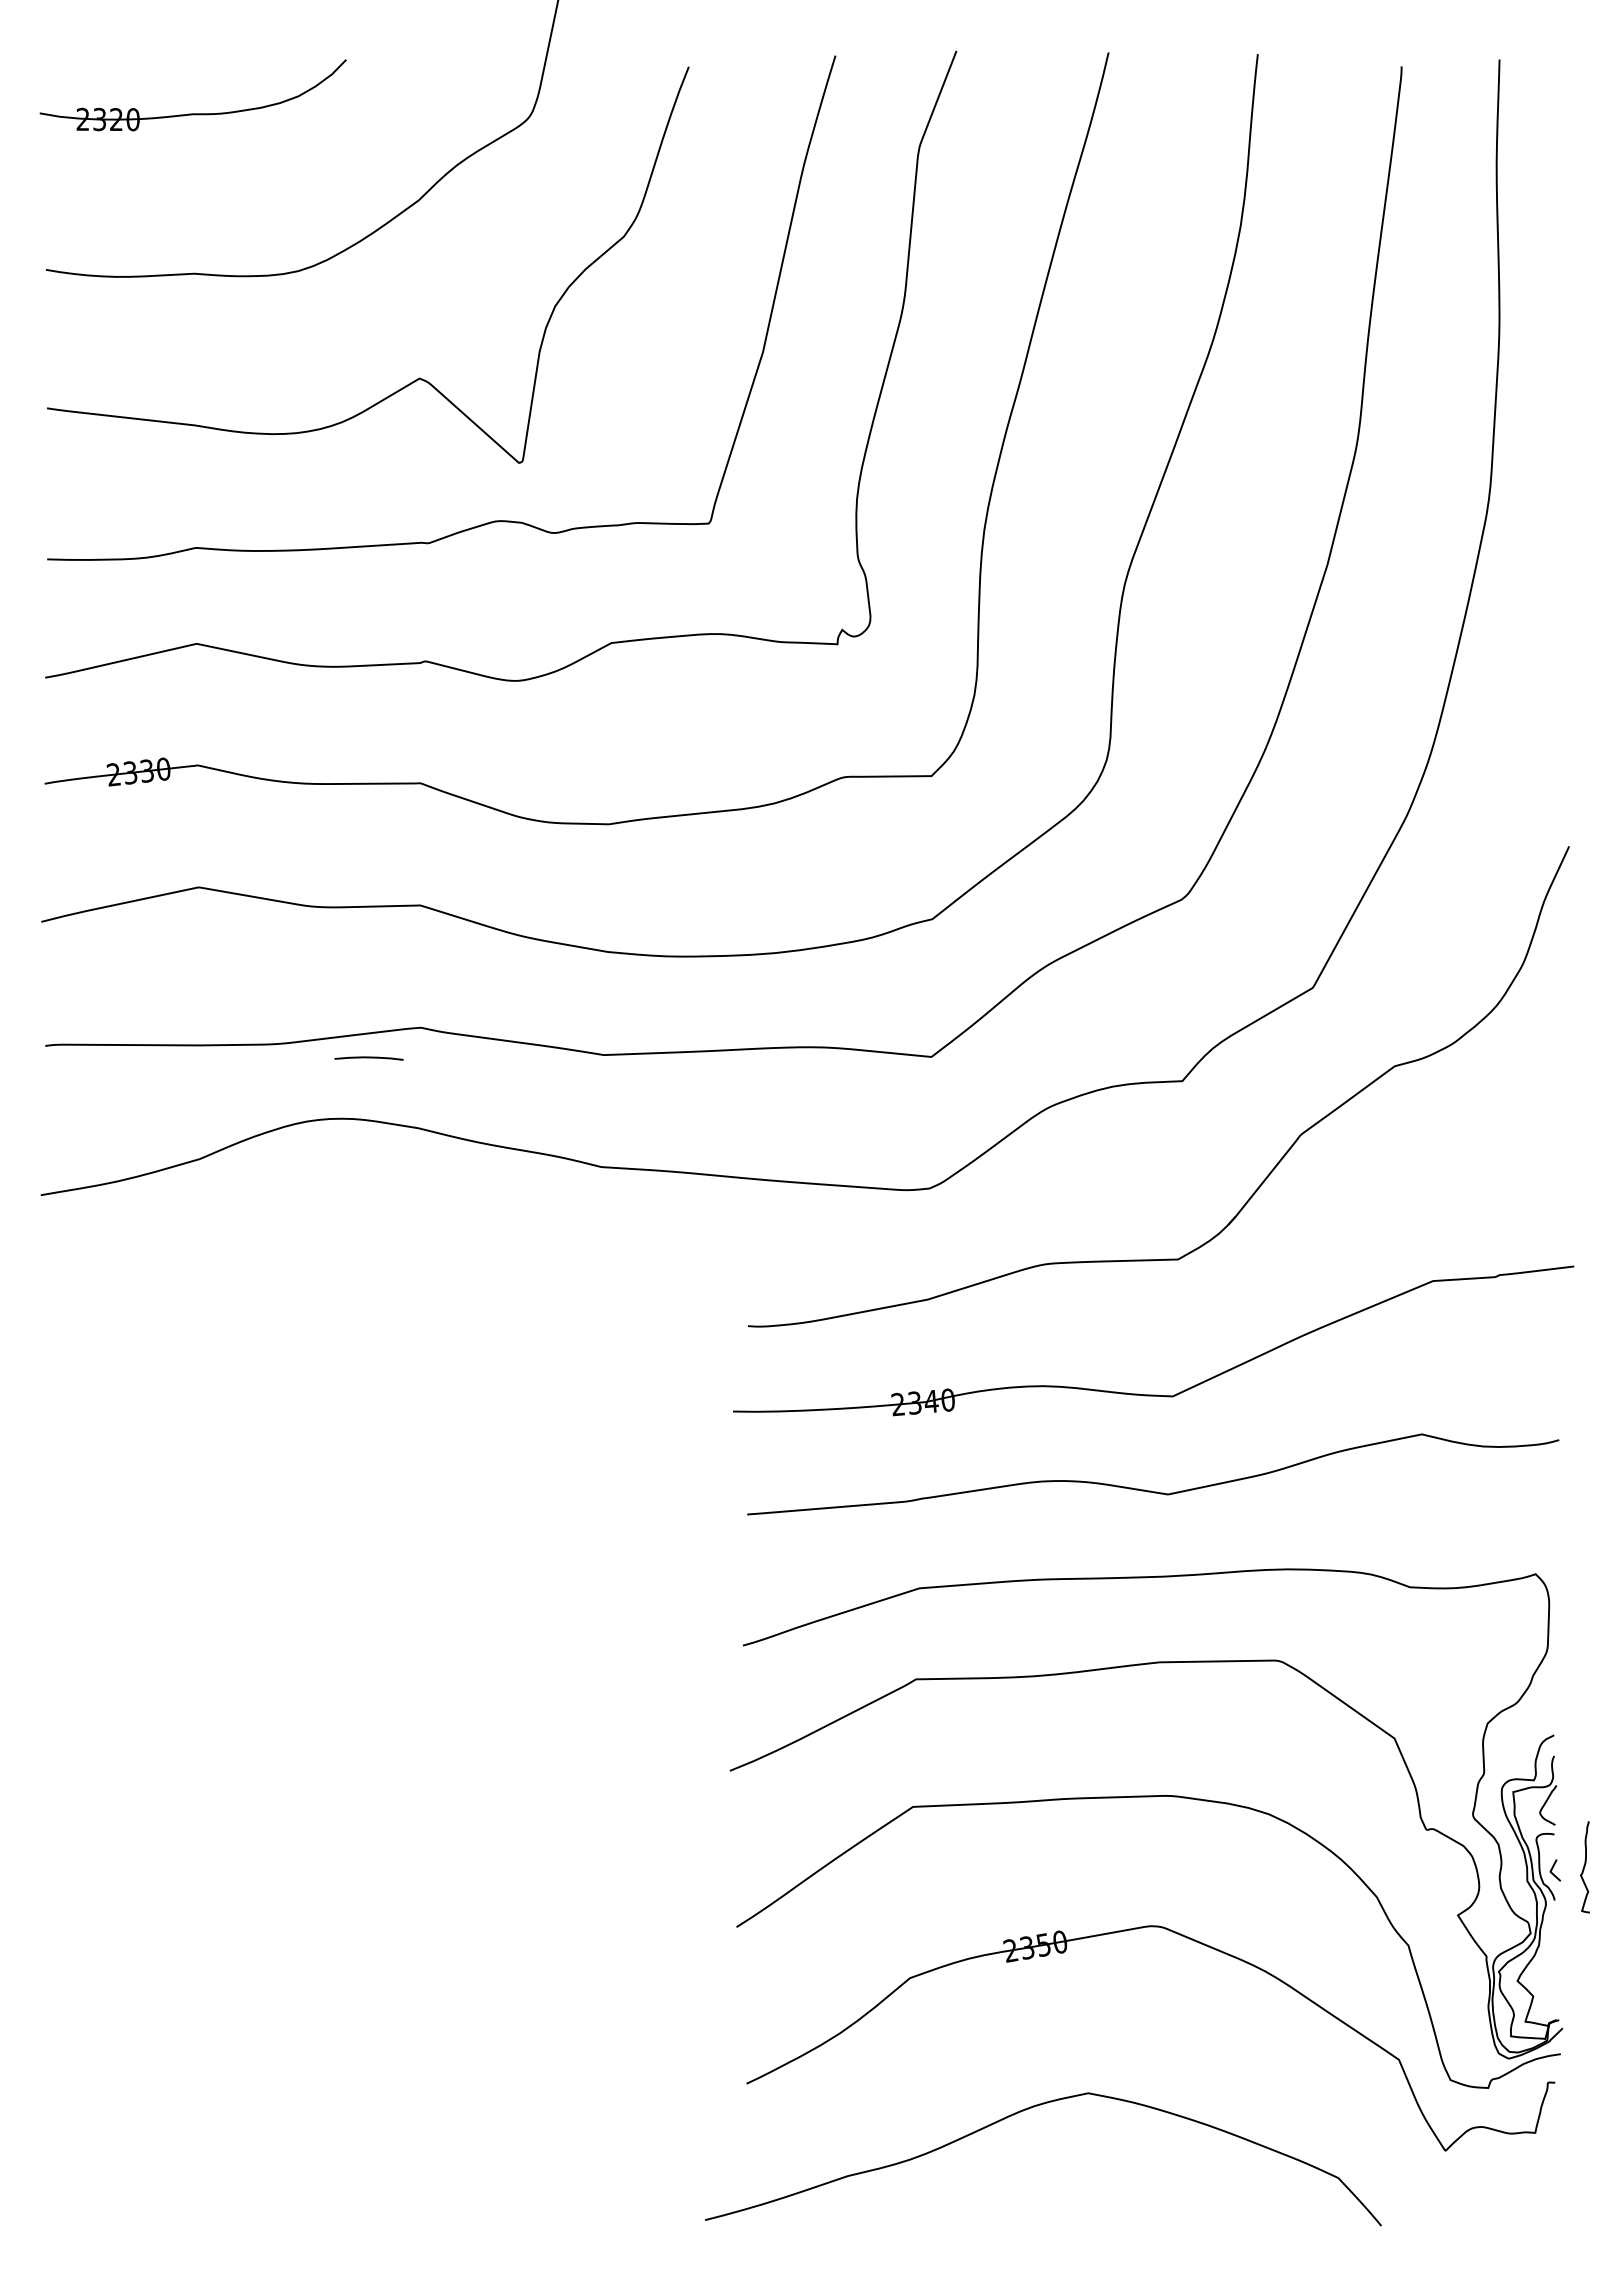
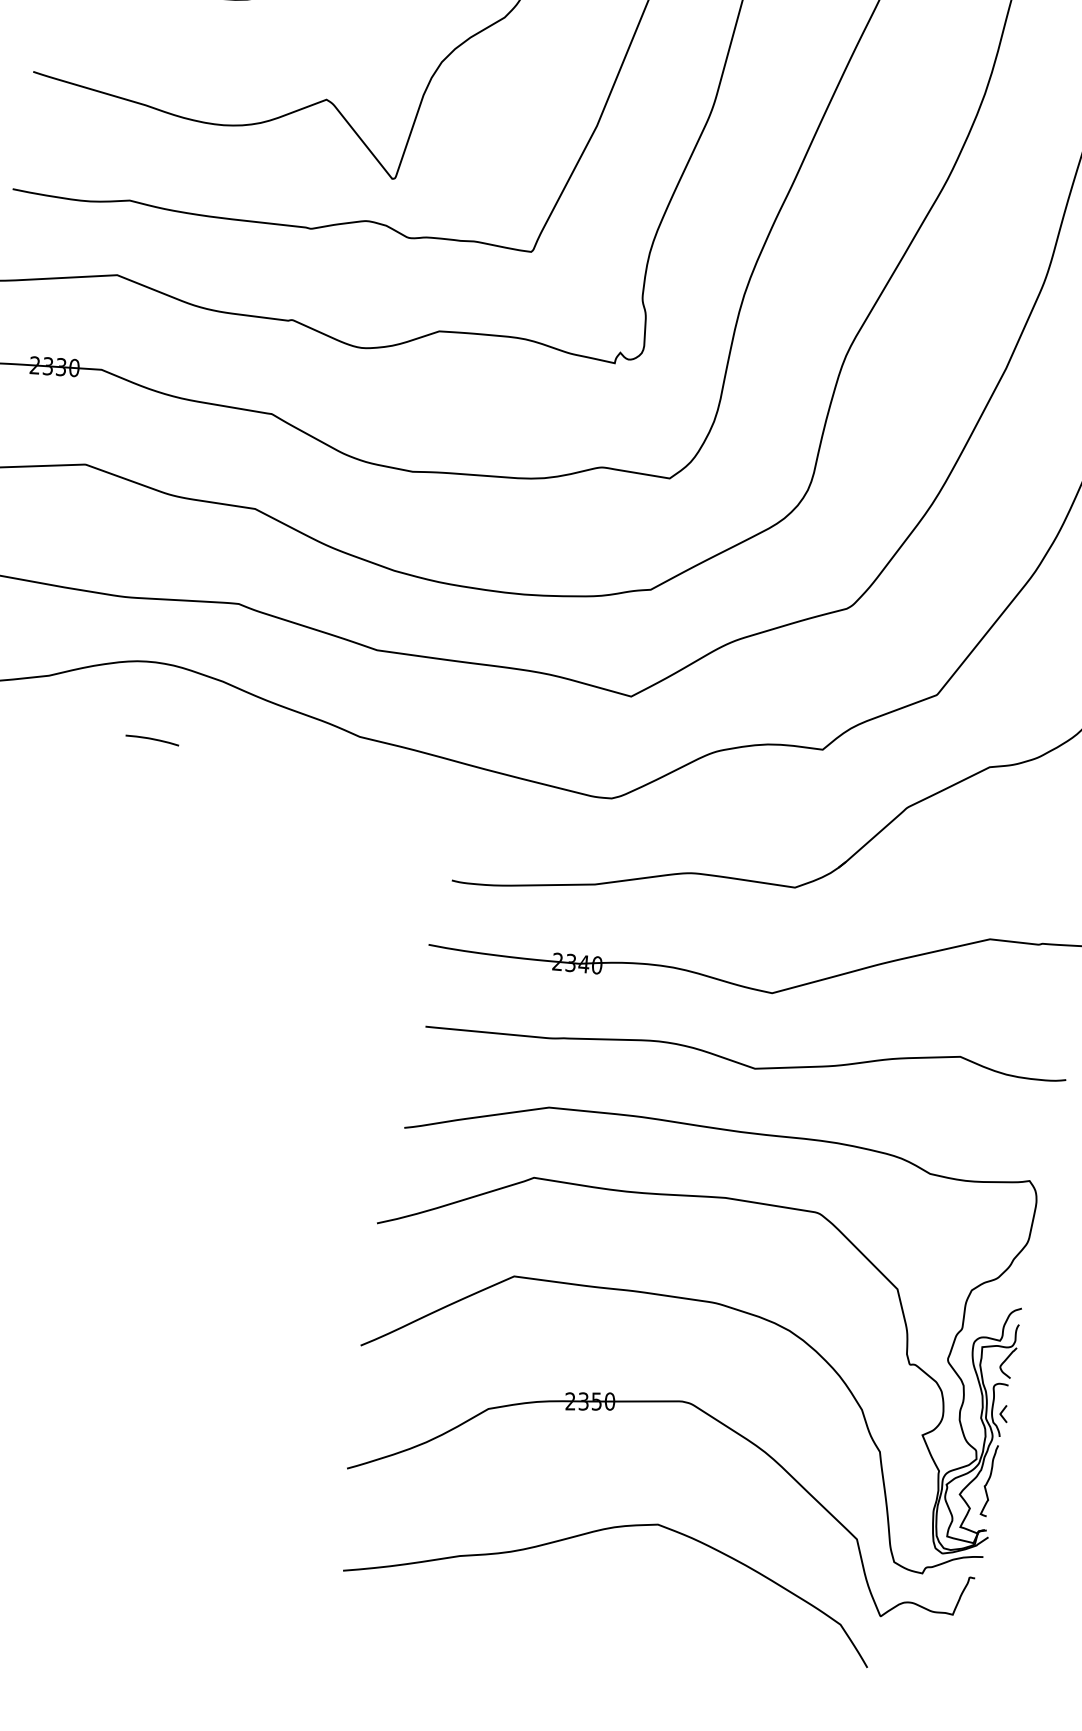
curve: (368, 1058) -> (152, 739), moved
curve: (1584, 1867) -> (988, 1480), moved
curve: (1026, 2110) -> (607, 1529), moved

